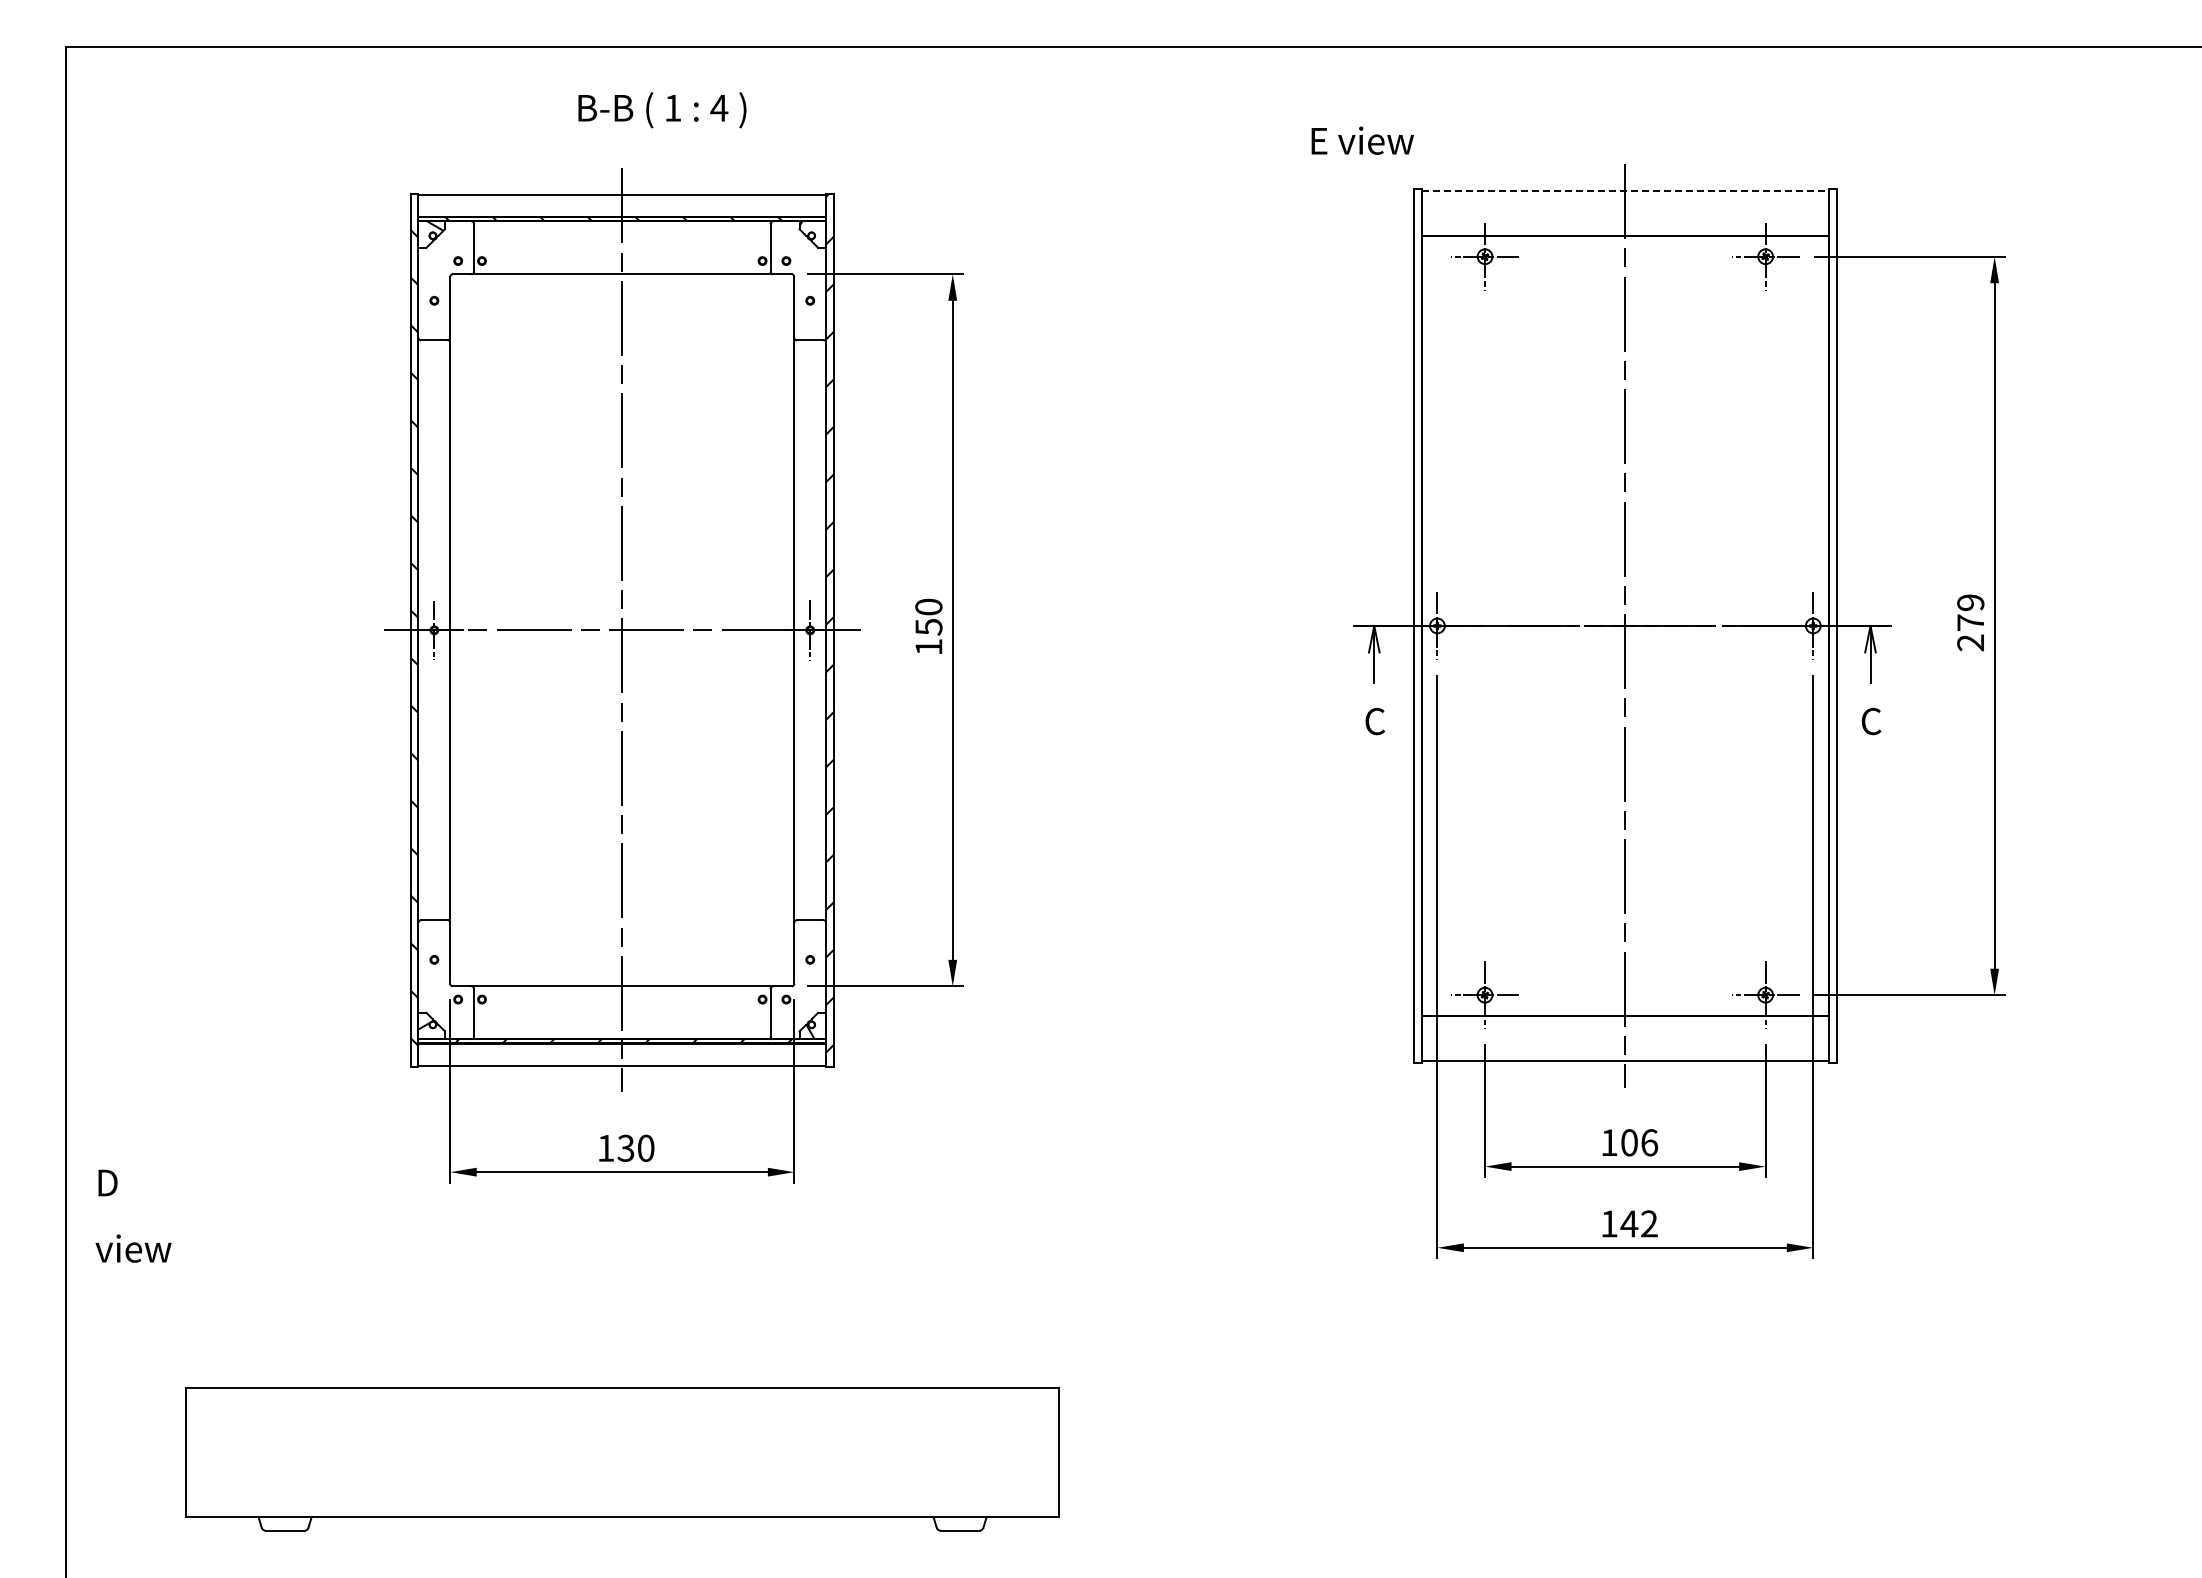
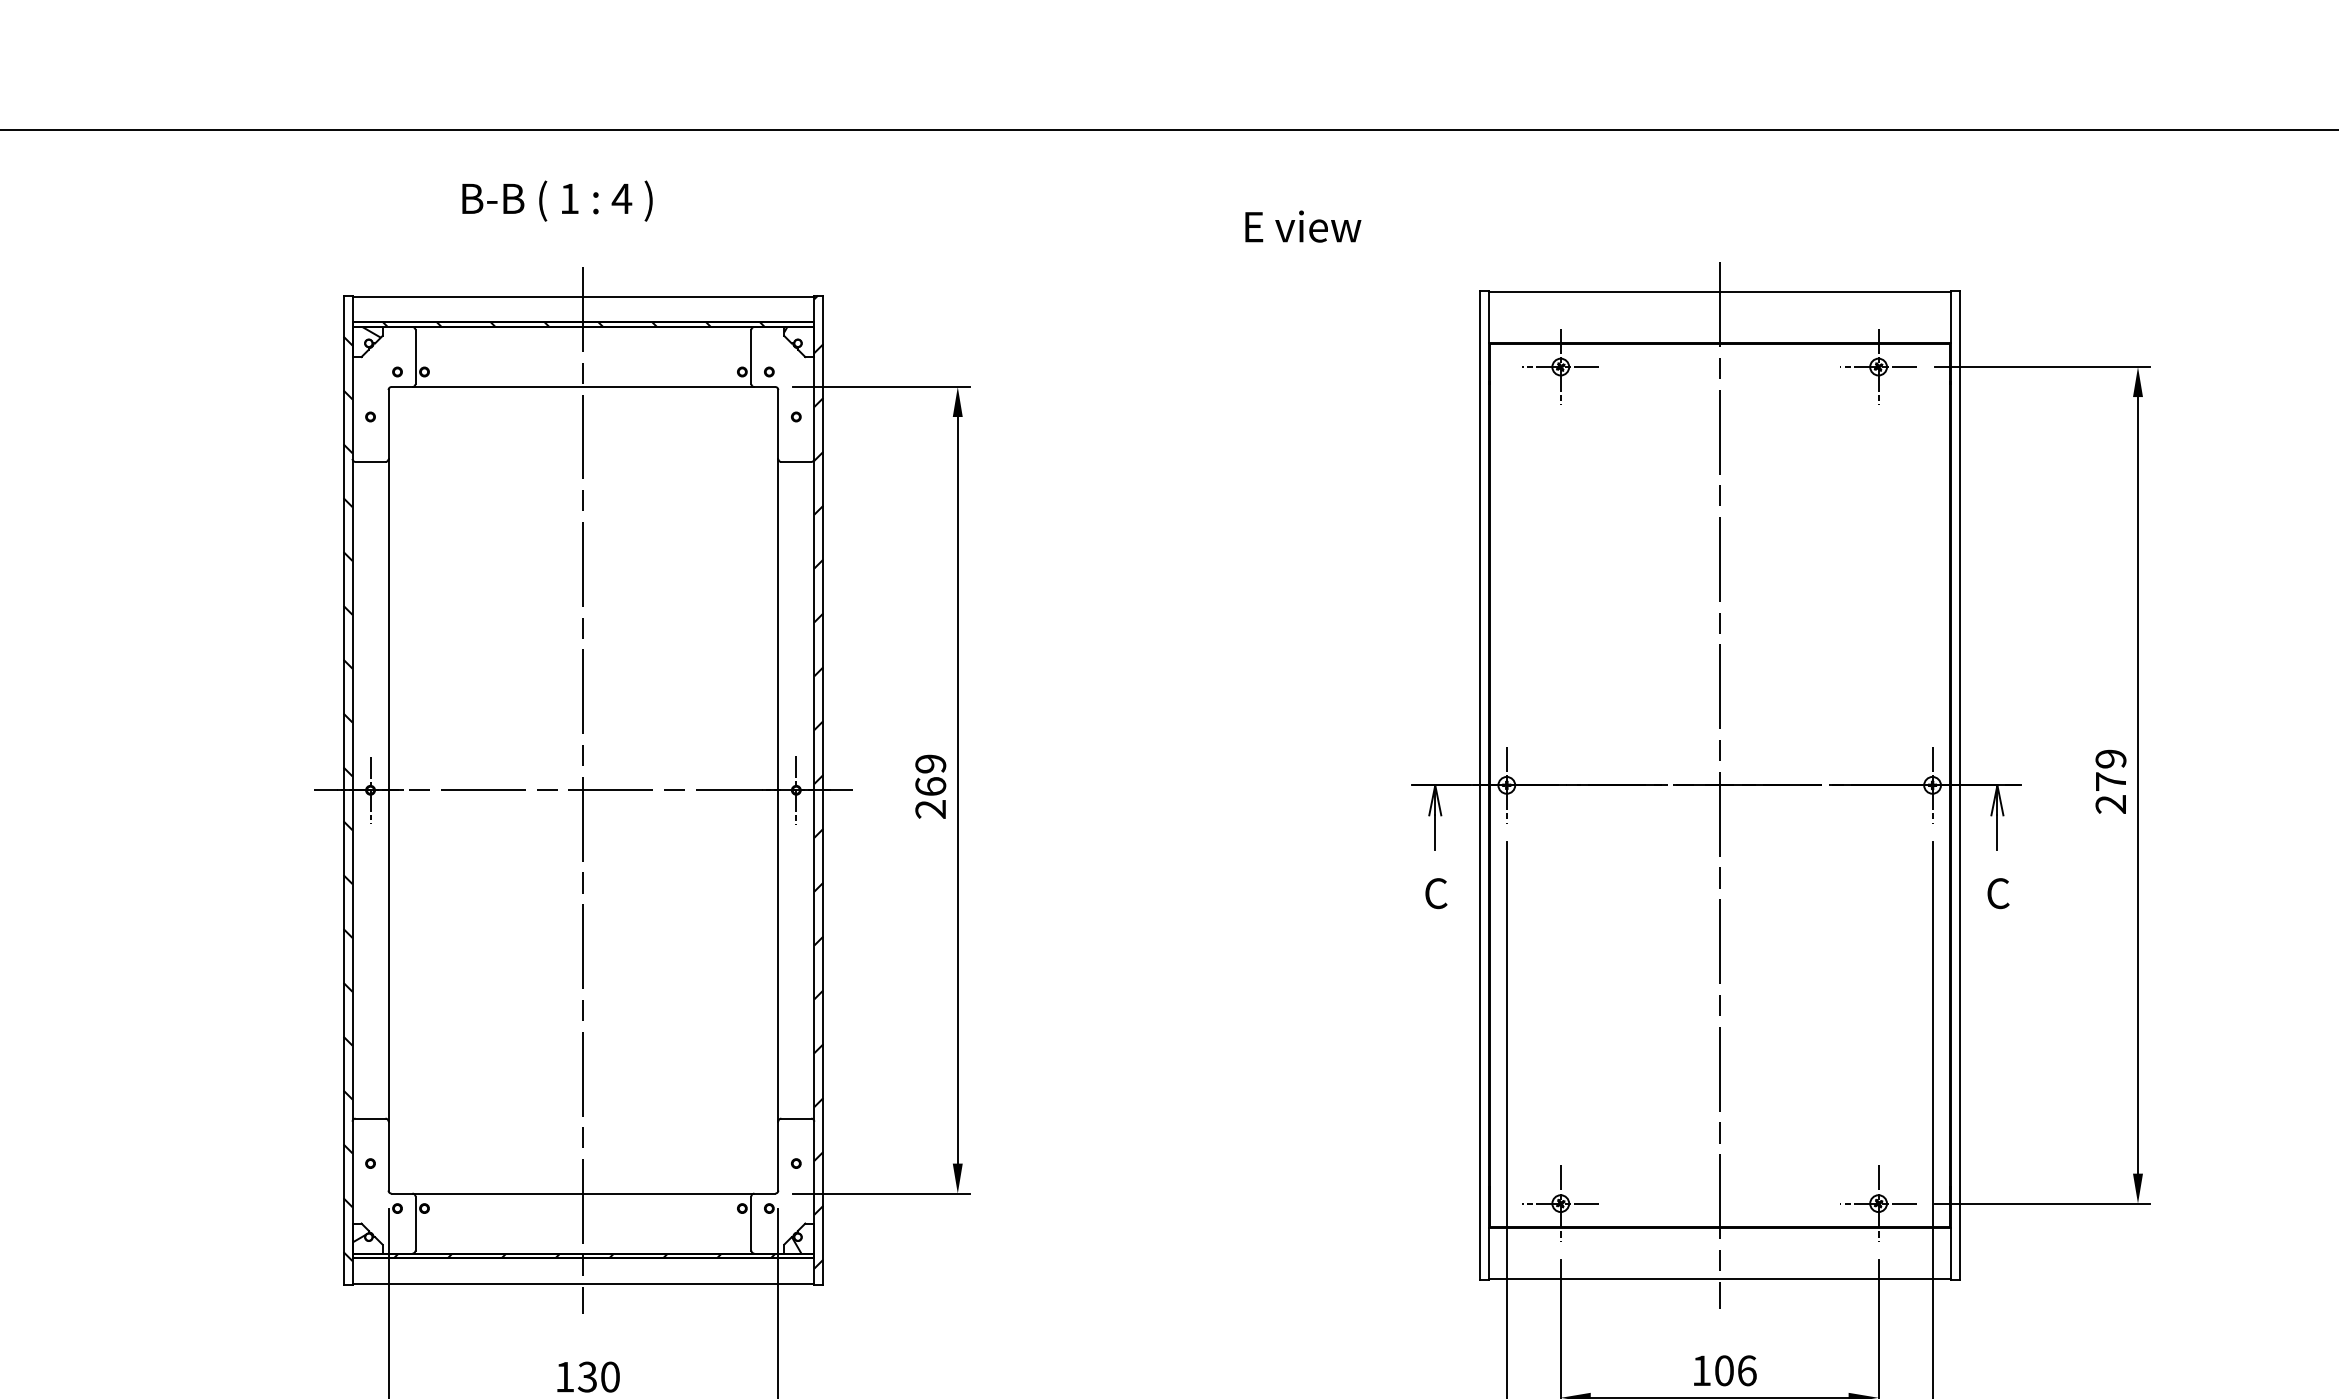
text: (662, 110) -> (557, 201), moved
text: (1362, 140) -> (1302, 226), moved
line: (1625, 190) -> (1719, 292), dashed -> solid
text: (928, 626) -> (930, 785), 150 -> 269

